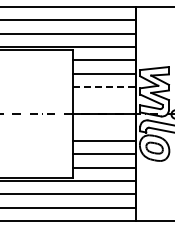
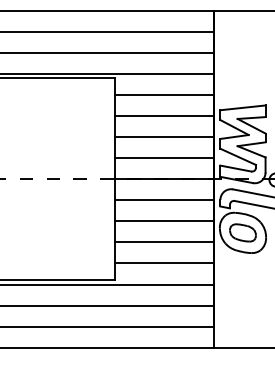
line: (104, 87) -> (164, 137), dashed -> solid
line: (104, 100) -> (164, 158), added
line: (104, 127) -> (164, 200), added

